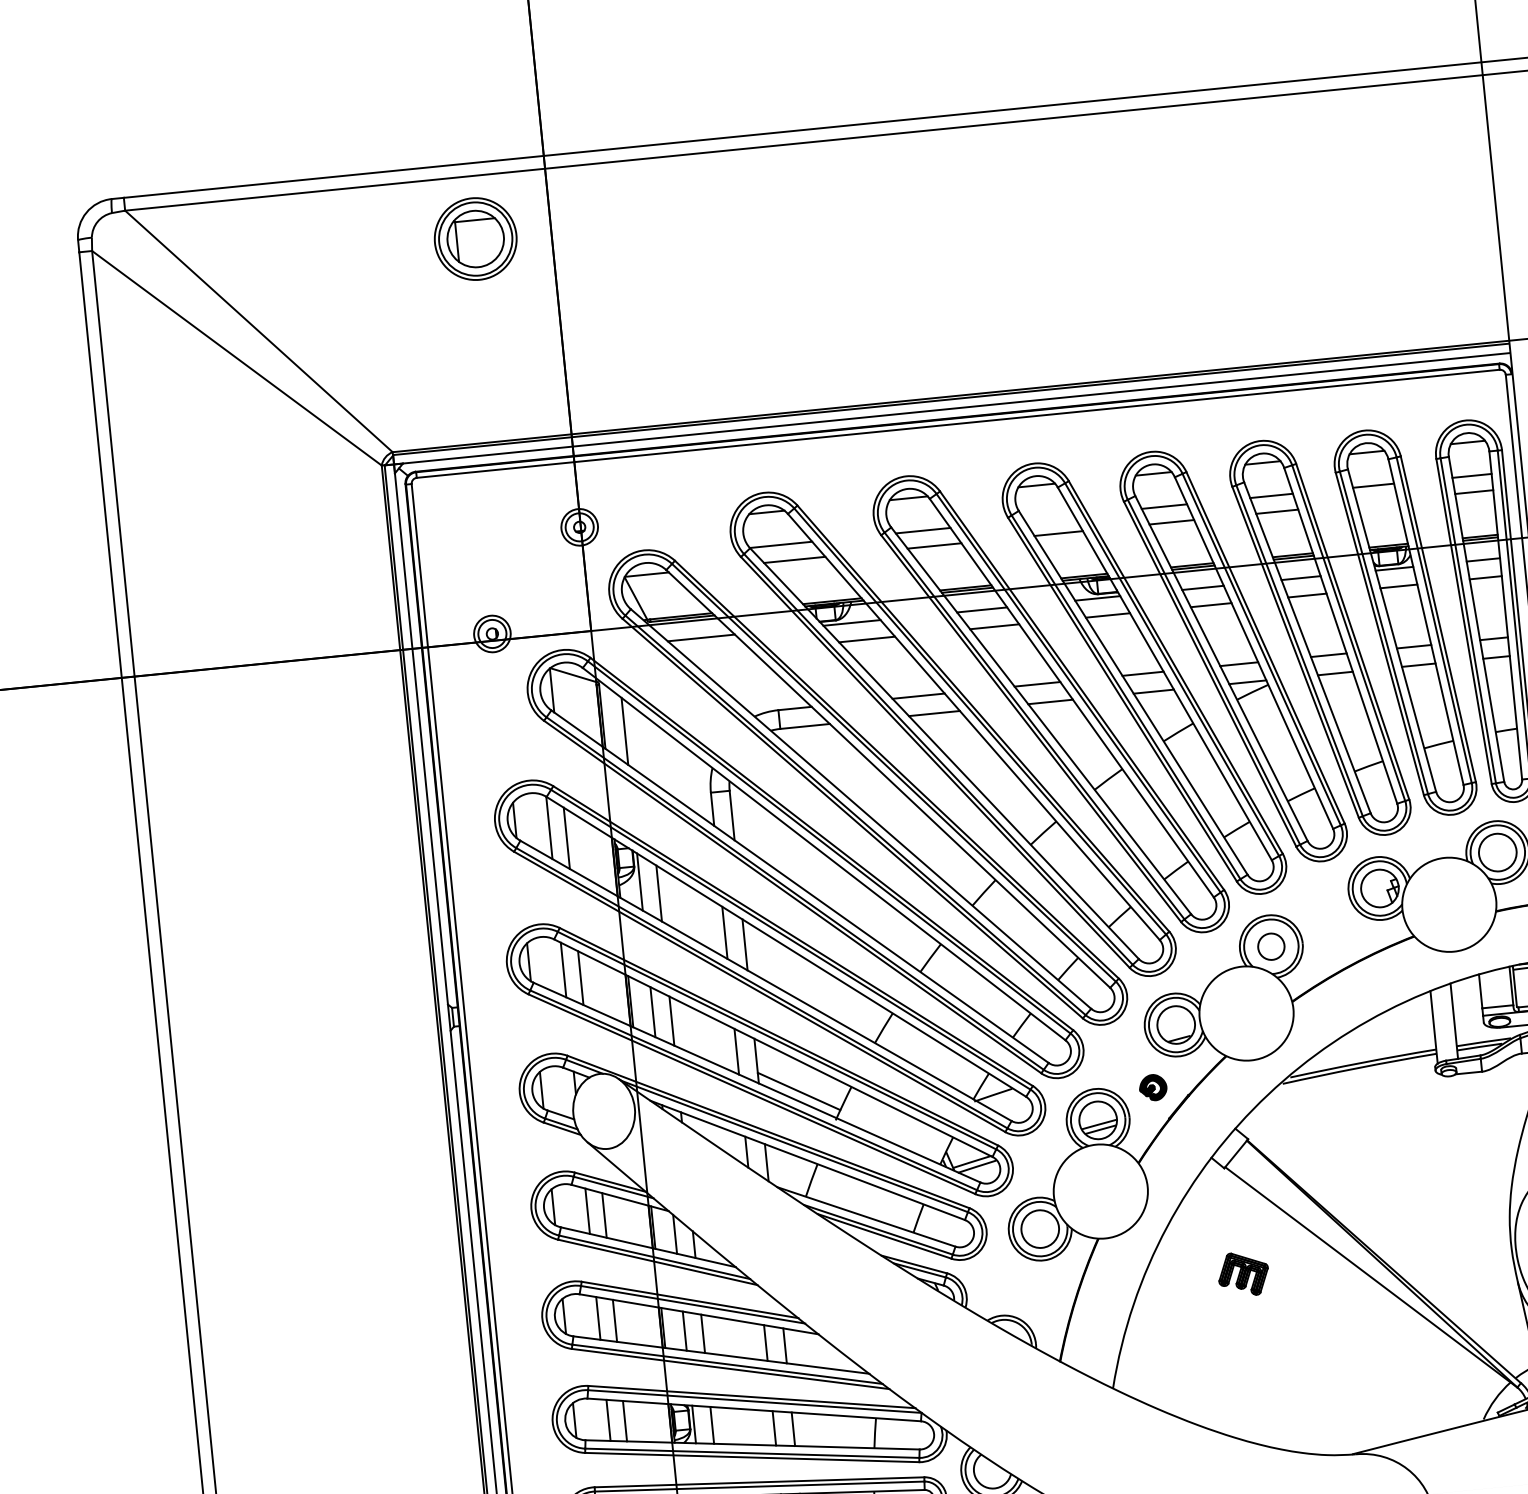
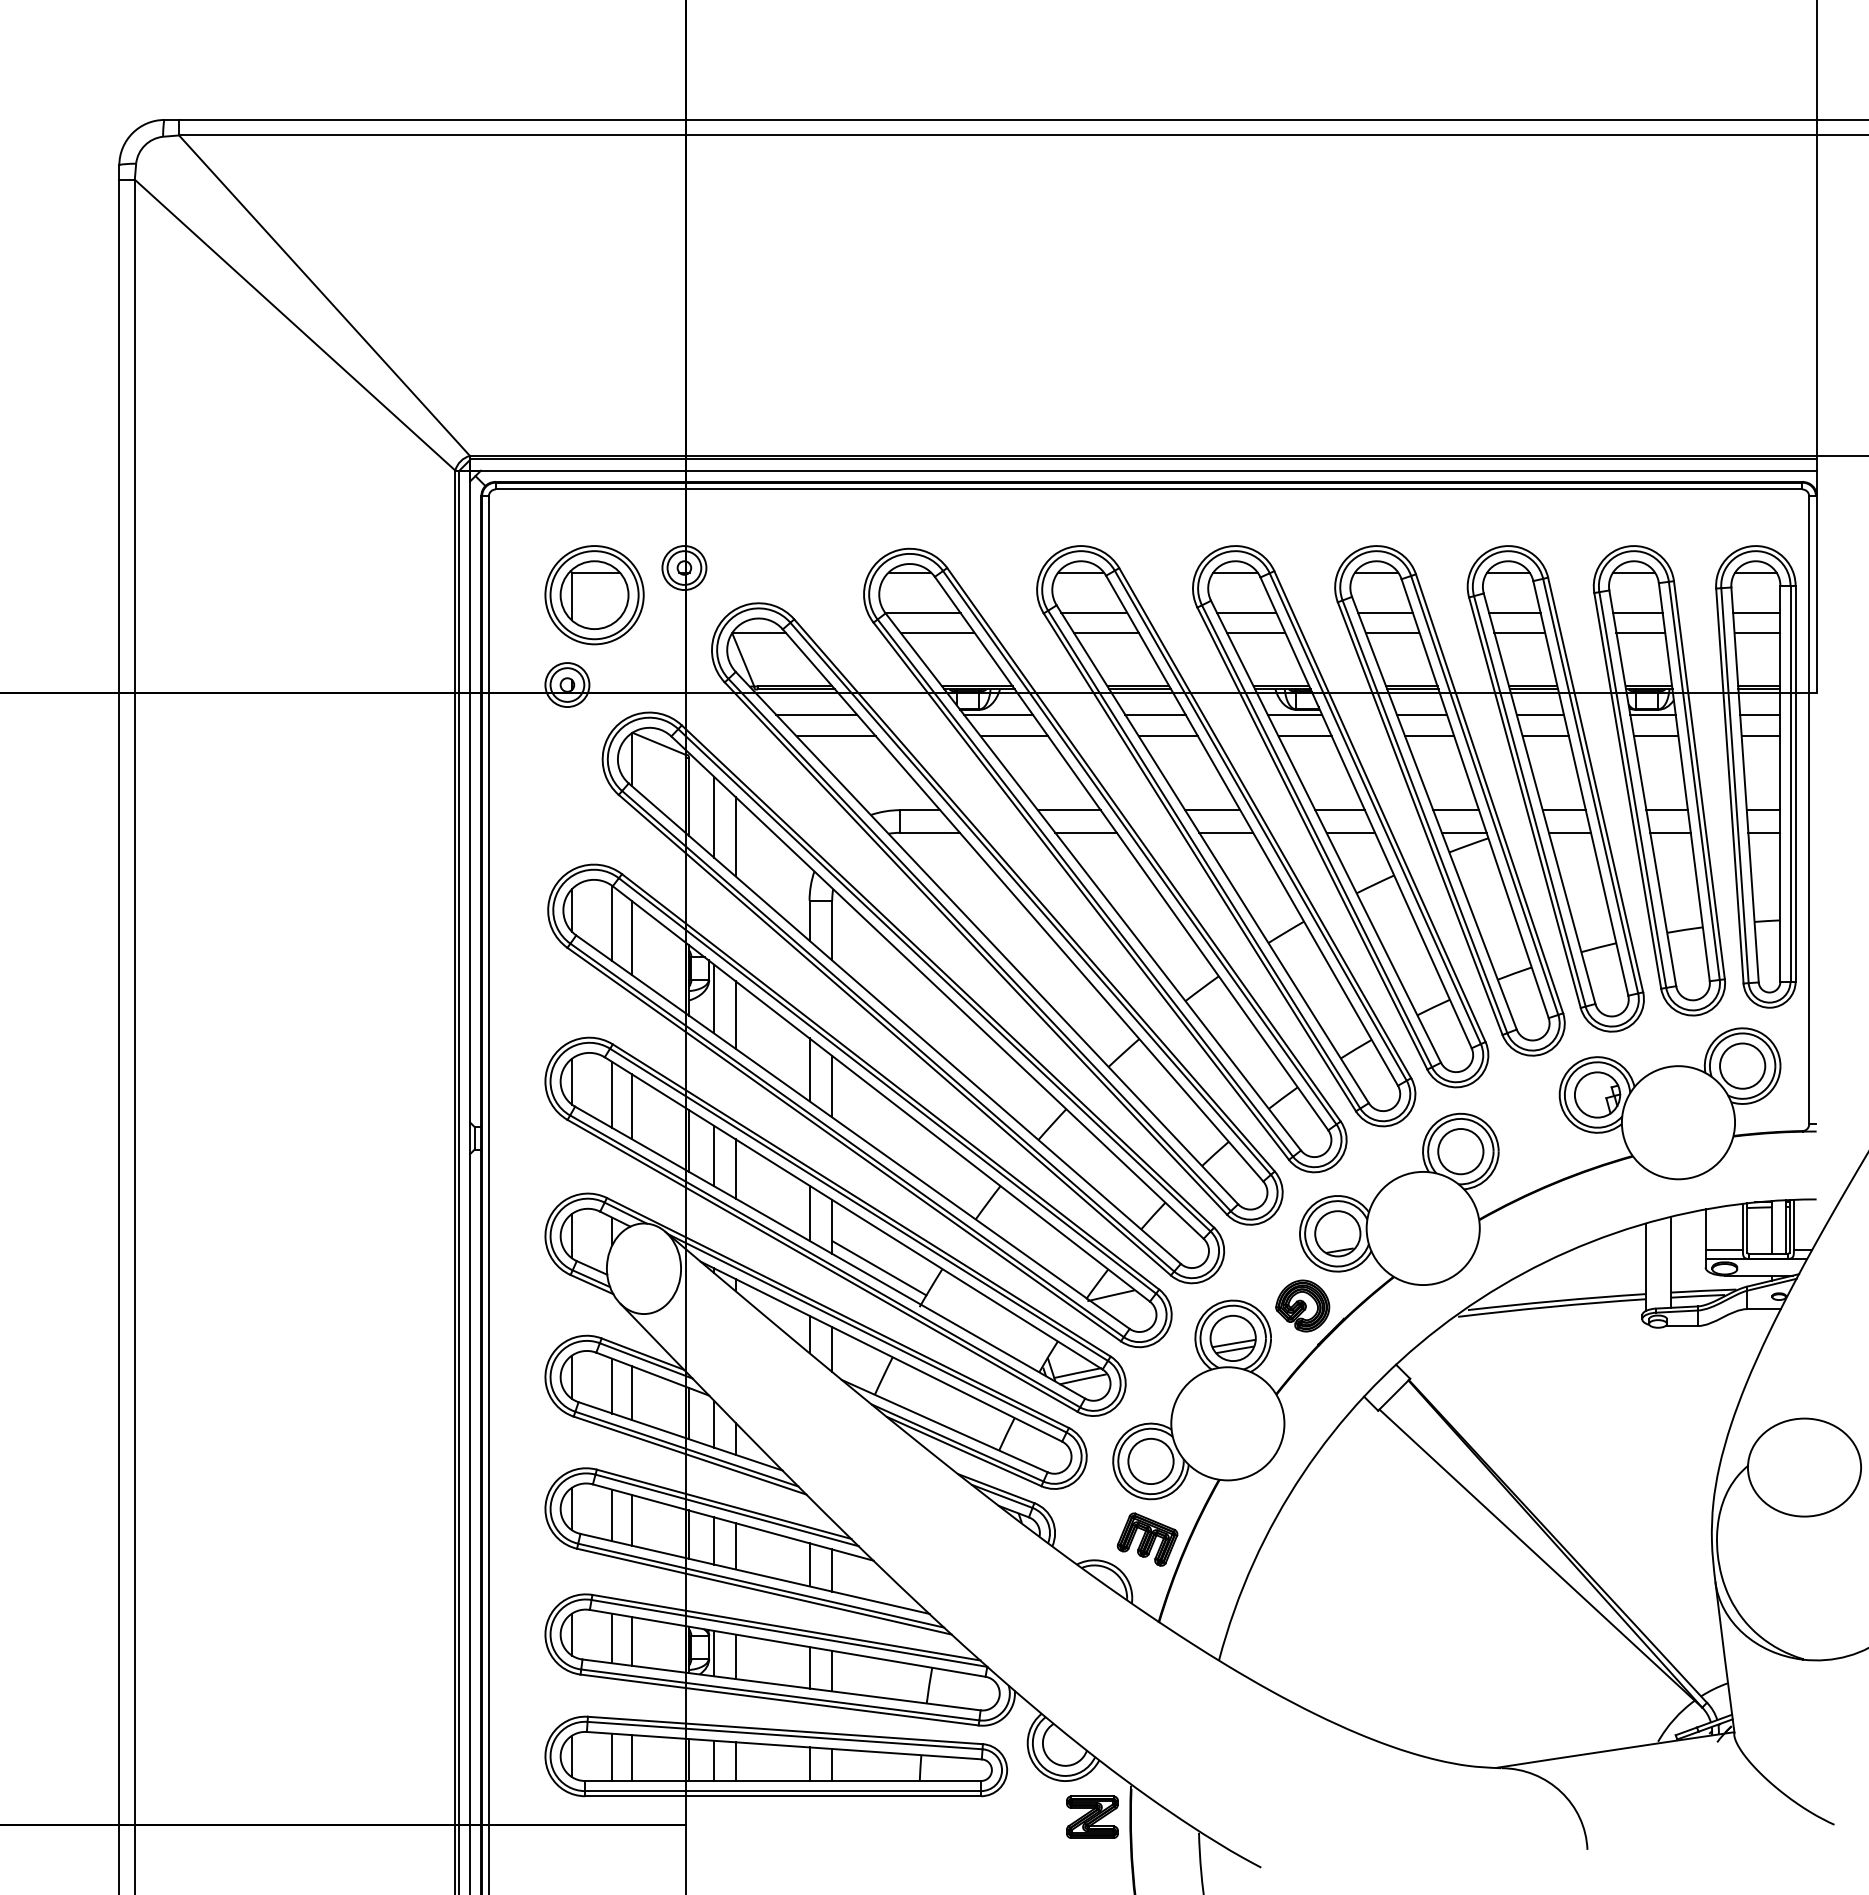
part: (475, 239) -> (594, 595), moved
line: (1377, 501) -> (1640, 632), added
line: (1049, 517) -> (1246, 612), added
line: (718, 654) -> (835, 736), added
line: (644, 745) -> (735, 836), added
circle: (1271, 946) -> (1460, 1151), size x1.43
part: (1152, 1087) -> (1302, 1305), size x1.67
part: (1243, 1274) -> (1147, 1539), moved

